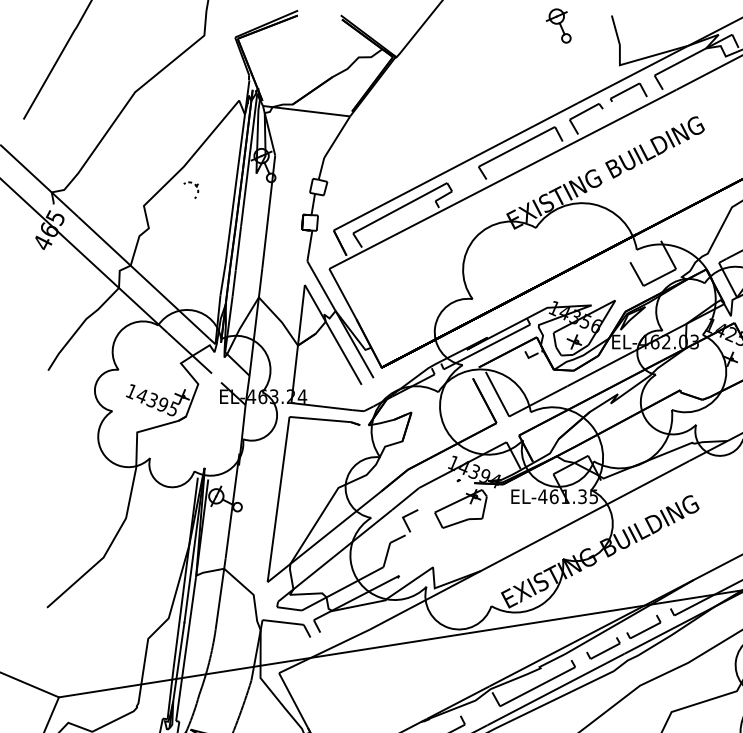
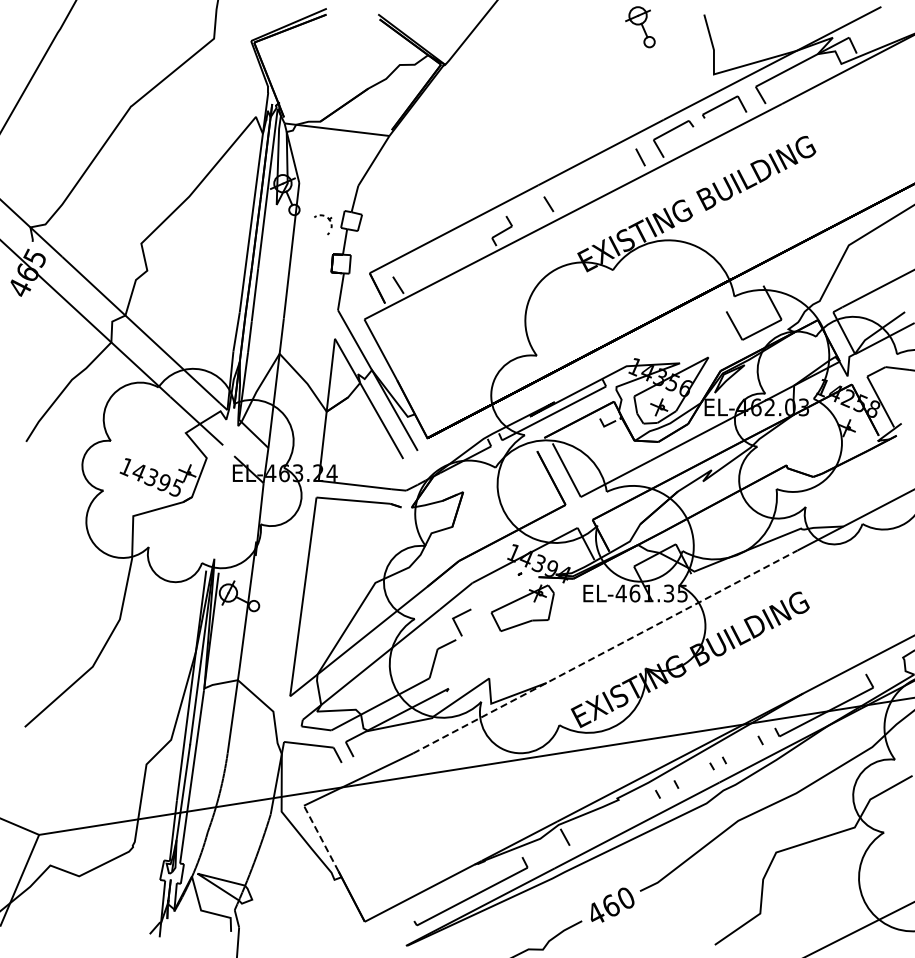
line: (516, 146) -> (589, 172), removed
part: (195, 186) -> (328, 220), moved
line: (400, 208) -> (449, 246), removed
line: (529, 544) -> (605, 651), solid -> dashed
line: (645, 630) -> (744, 754), removed
line: (605, 651) -> (696, 779), removed
line: (537, 686) -> (614, 821), removed
line: (293, 700) -> (321, 838), solid -> dashed

